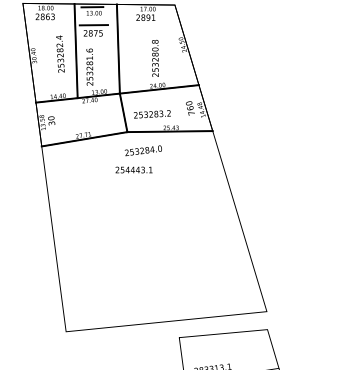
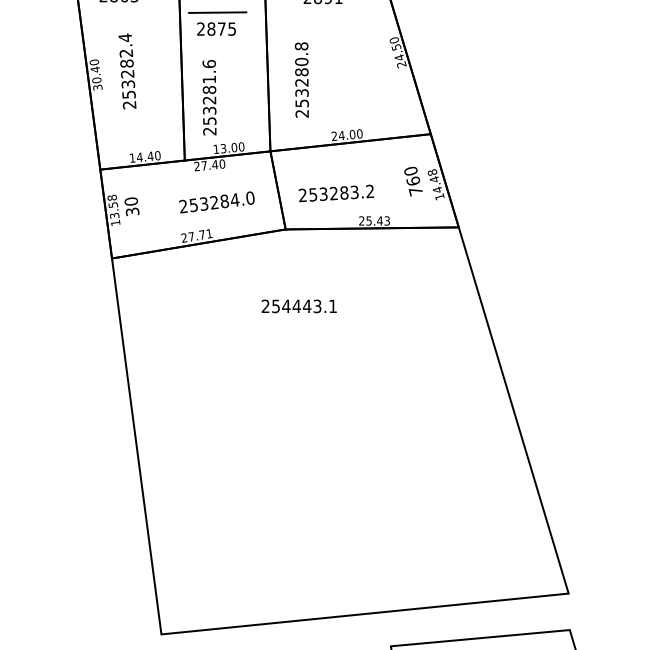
text: (60, 53) -> (127, 70), moved
text: (155, 57) -> (302, 78), moved
text: (142, 150) -> (214, 201), moved

